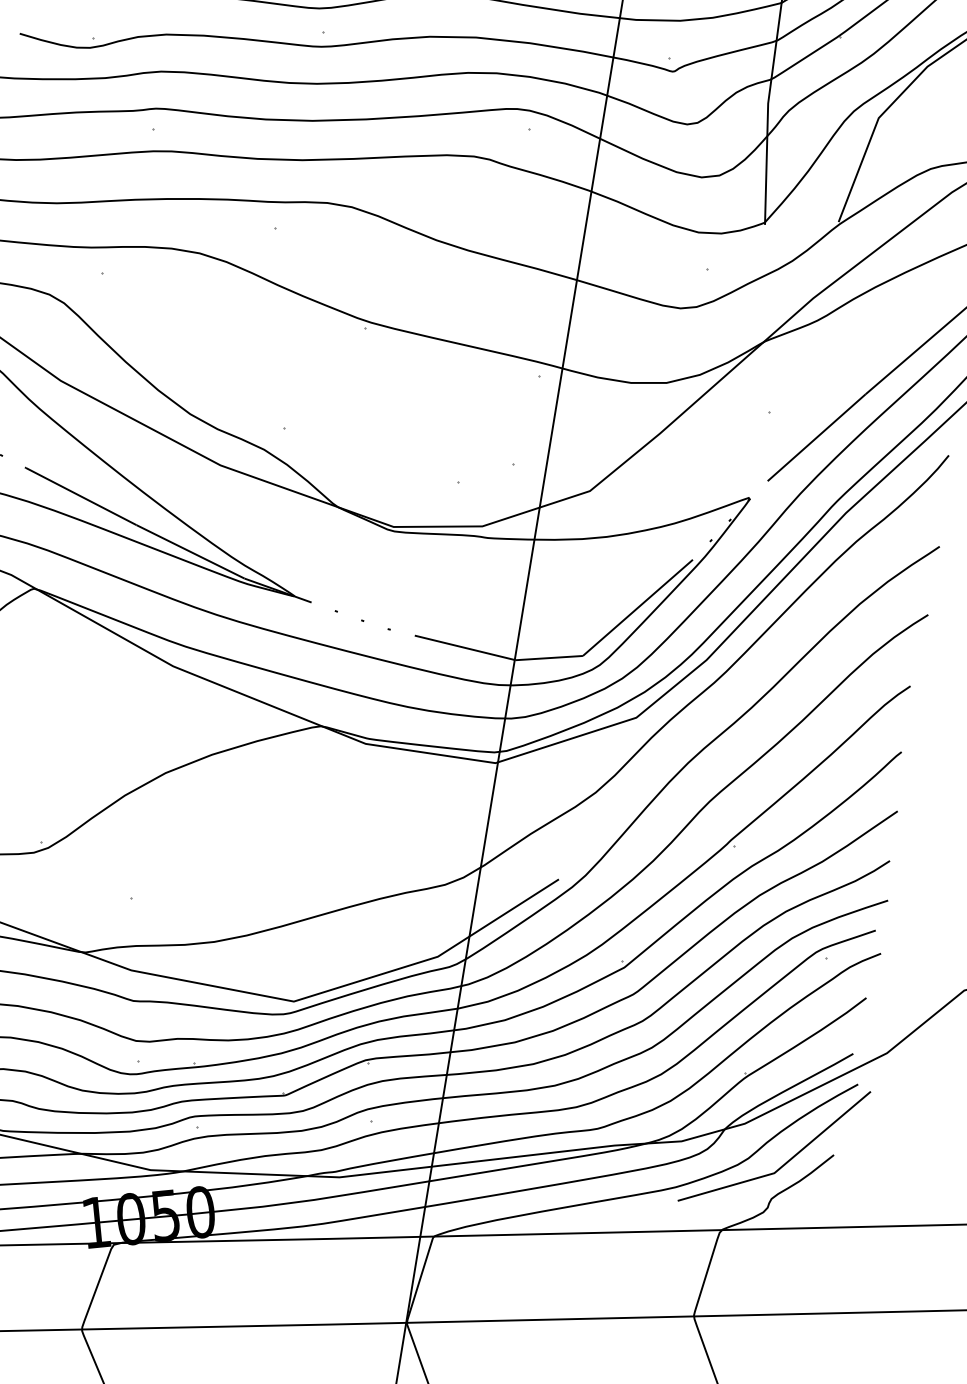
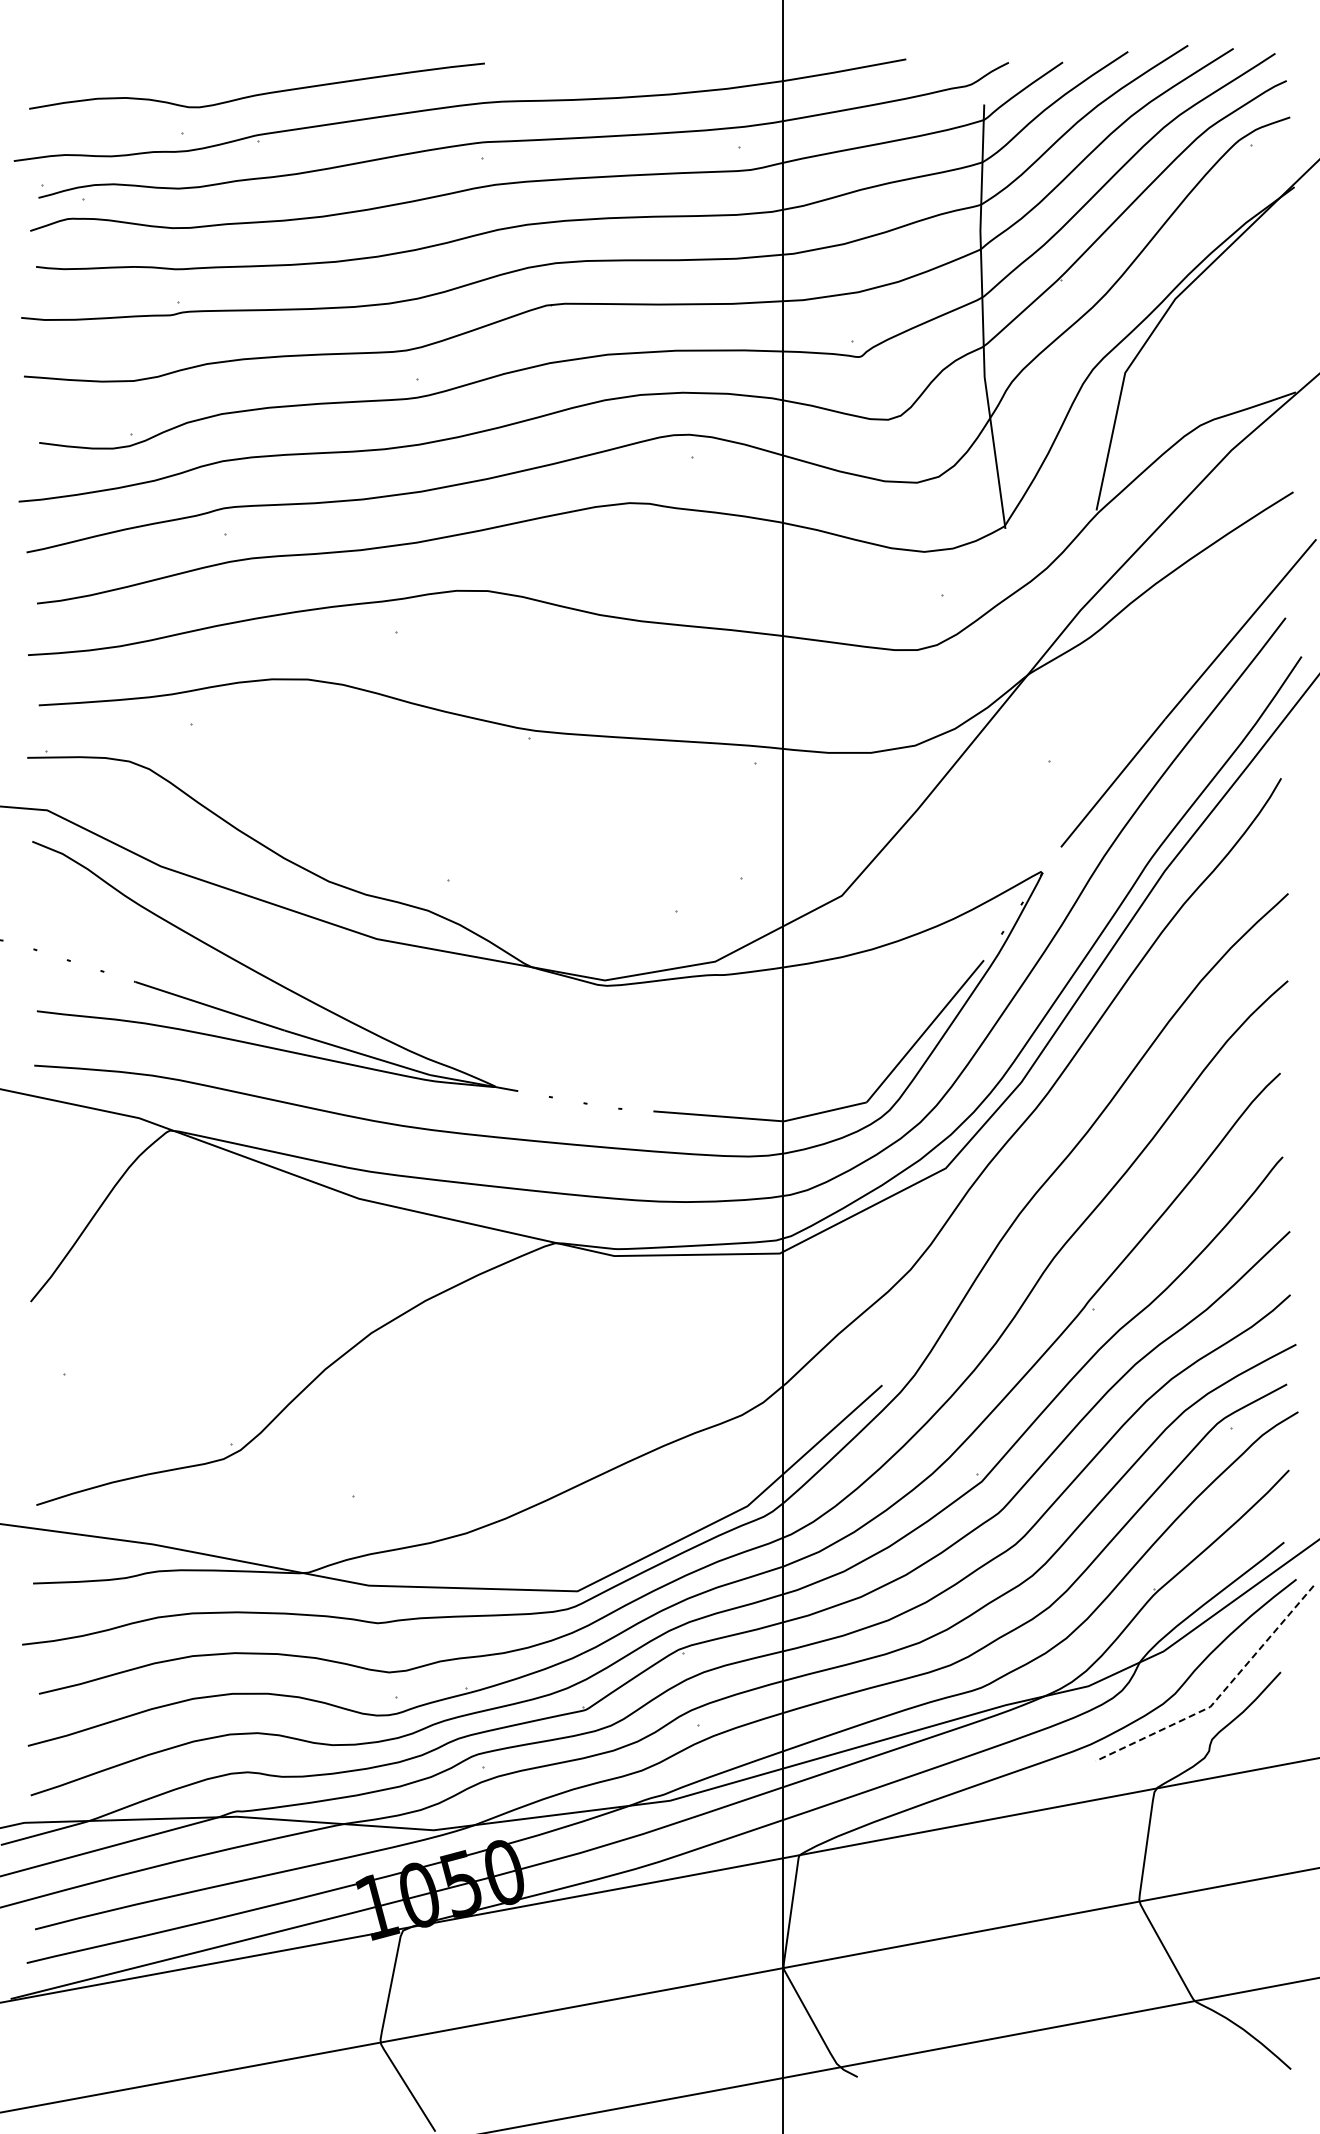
line: (783, 1164) -> (1220, 1694), solid -> dashed

